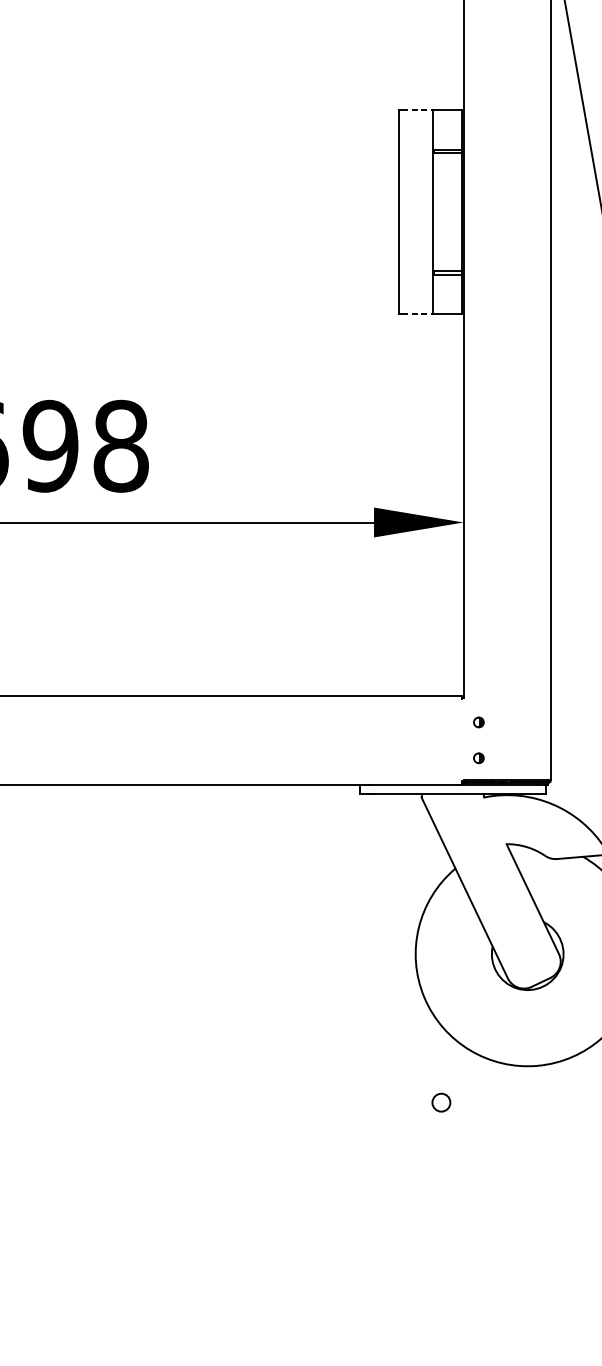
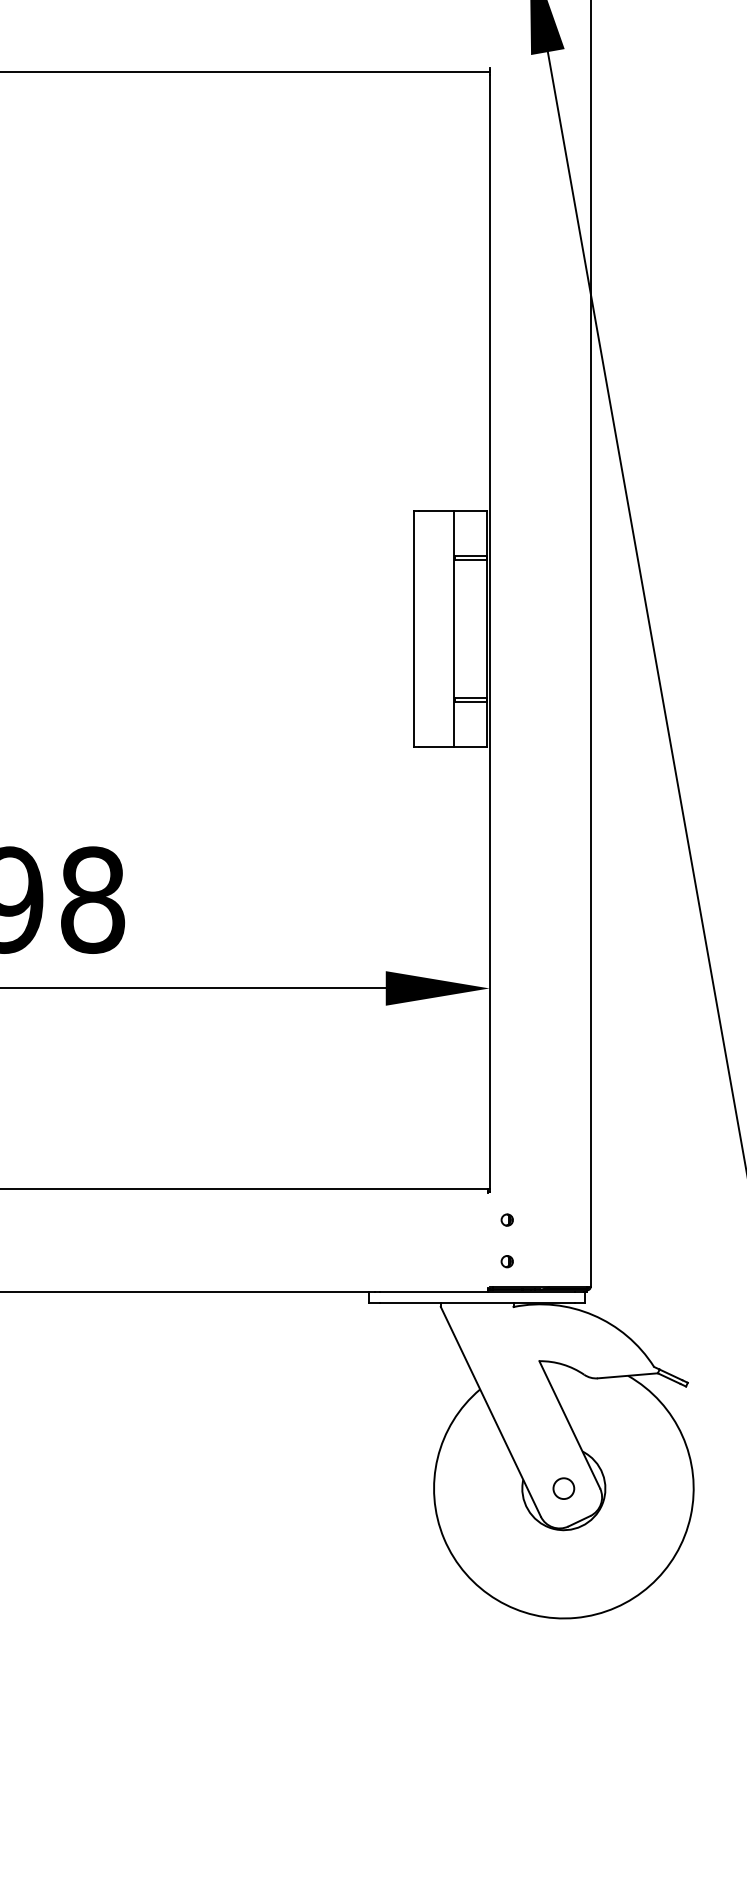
line: (417, 109) -> (436, 510), dashed -> solid
line: (417, 314) -> (436, 747), dashed -> solid
circle: (441, 1102) -> (563, 1488), moved

